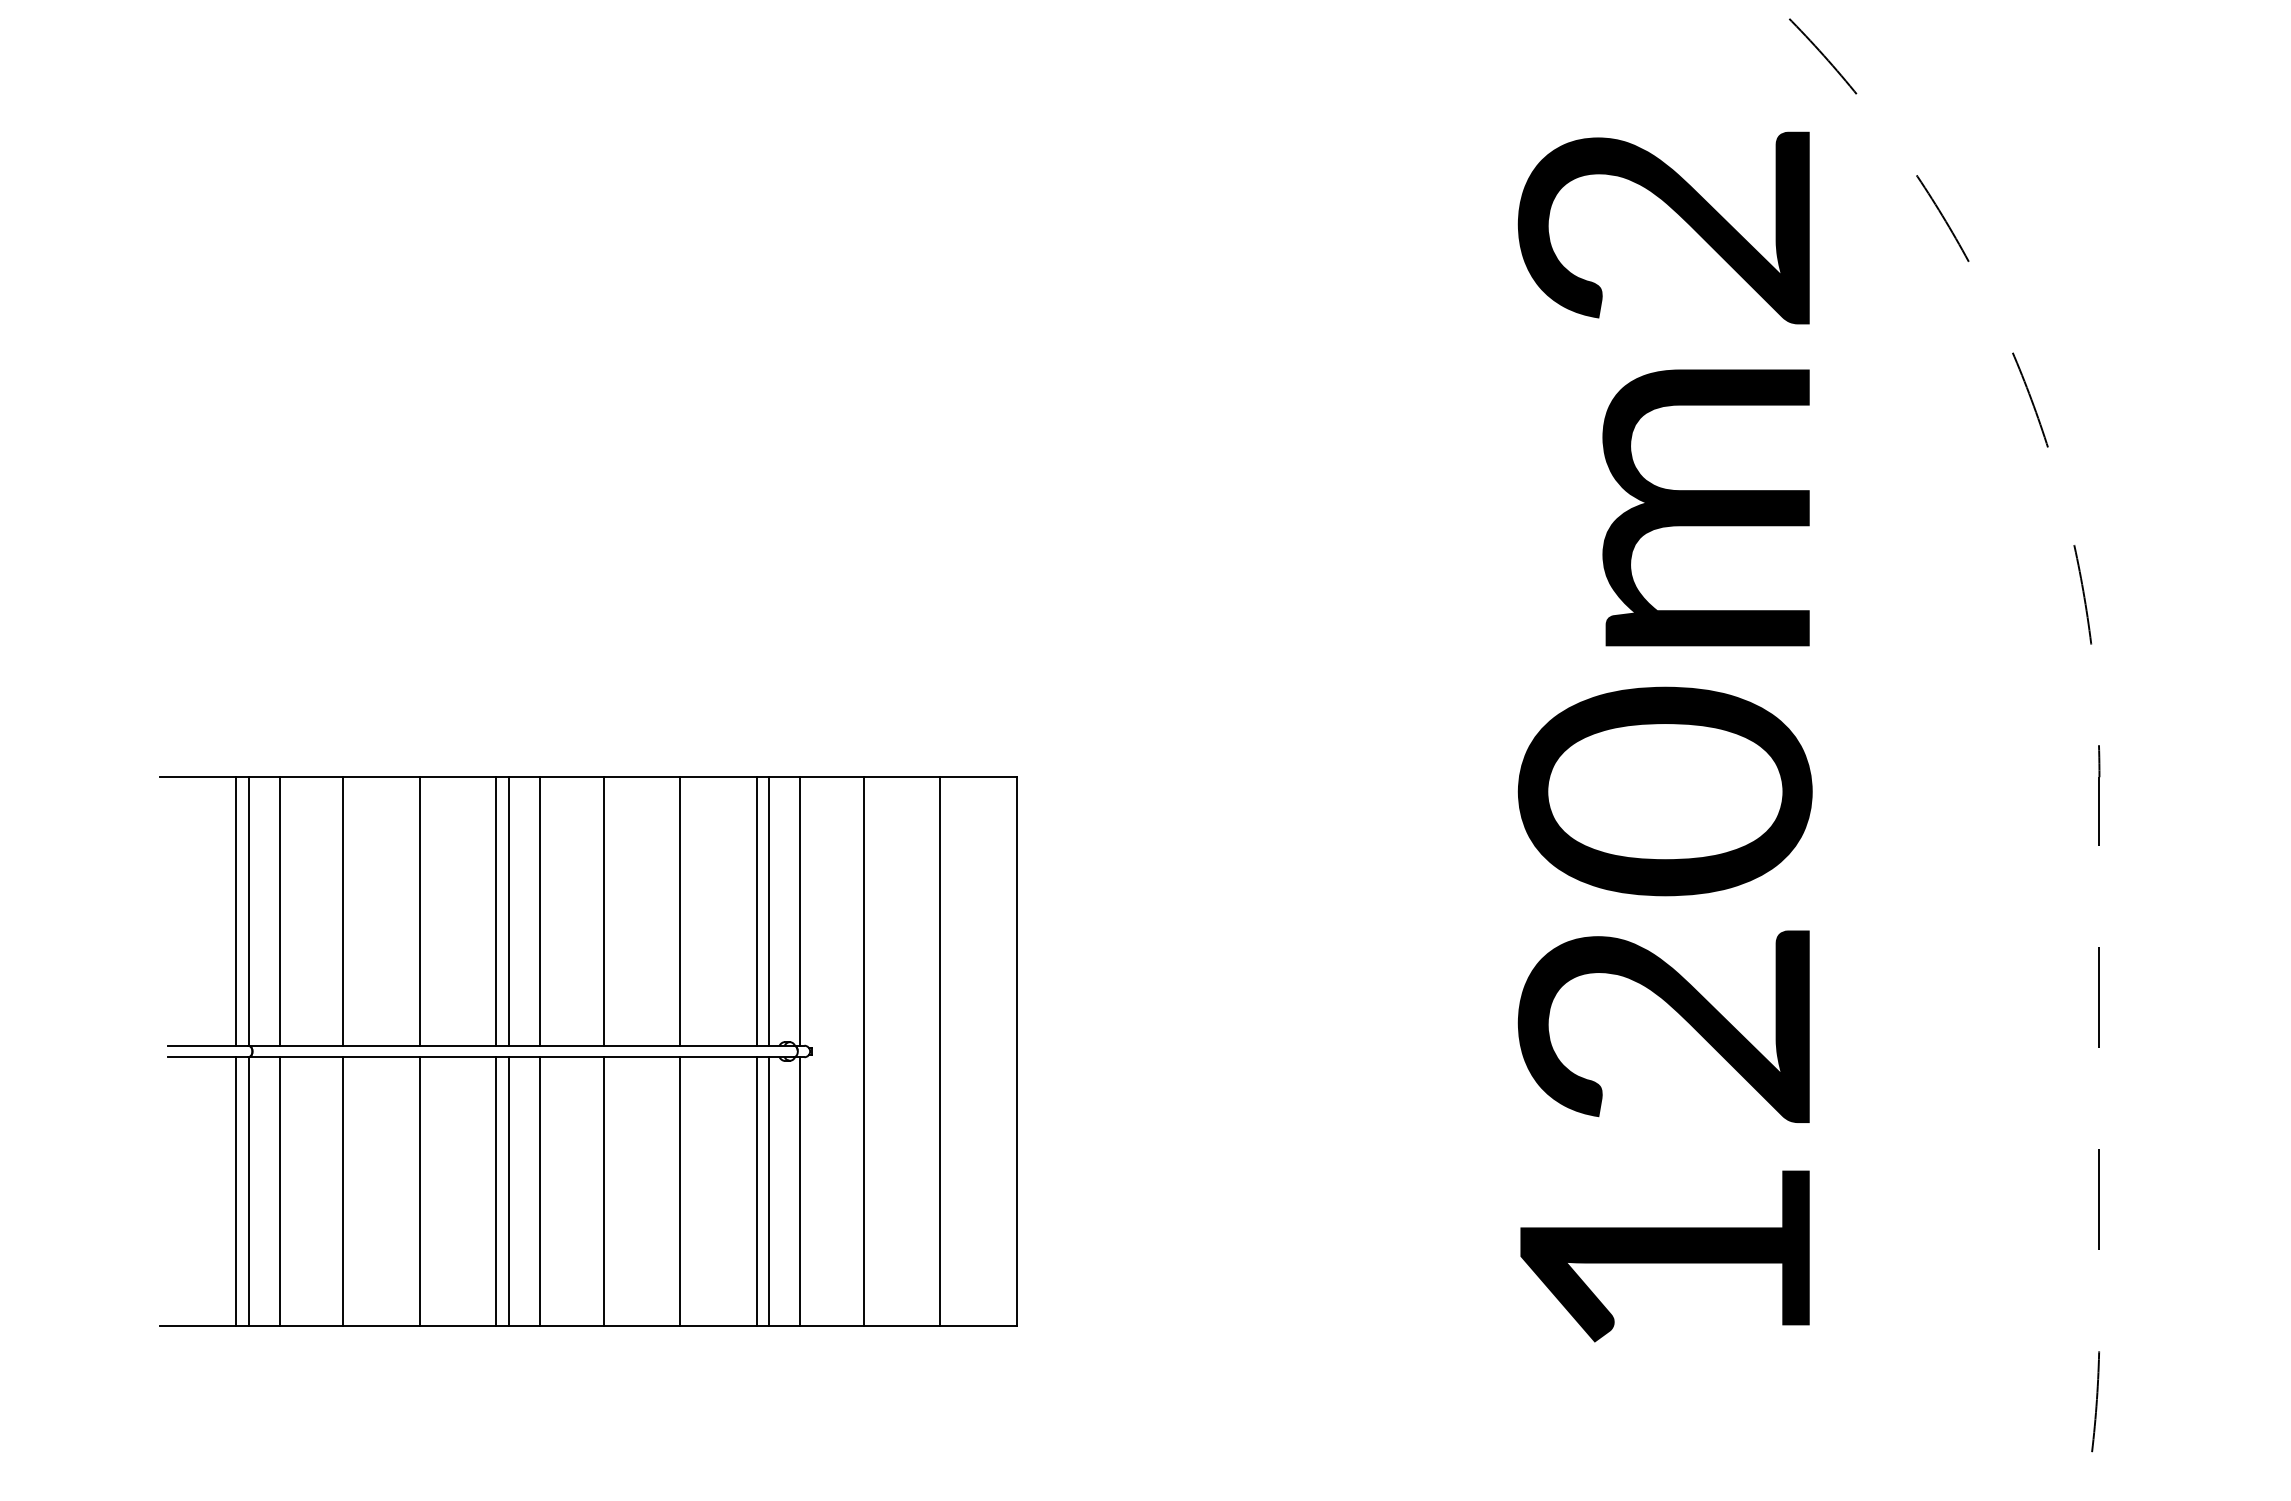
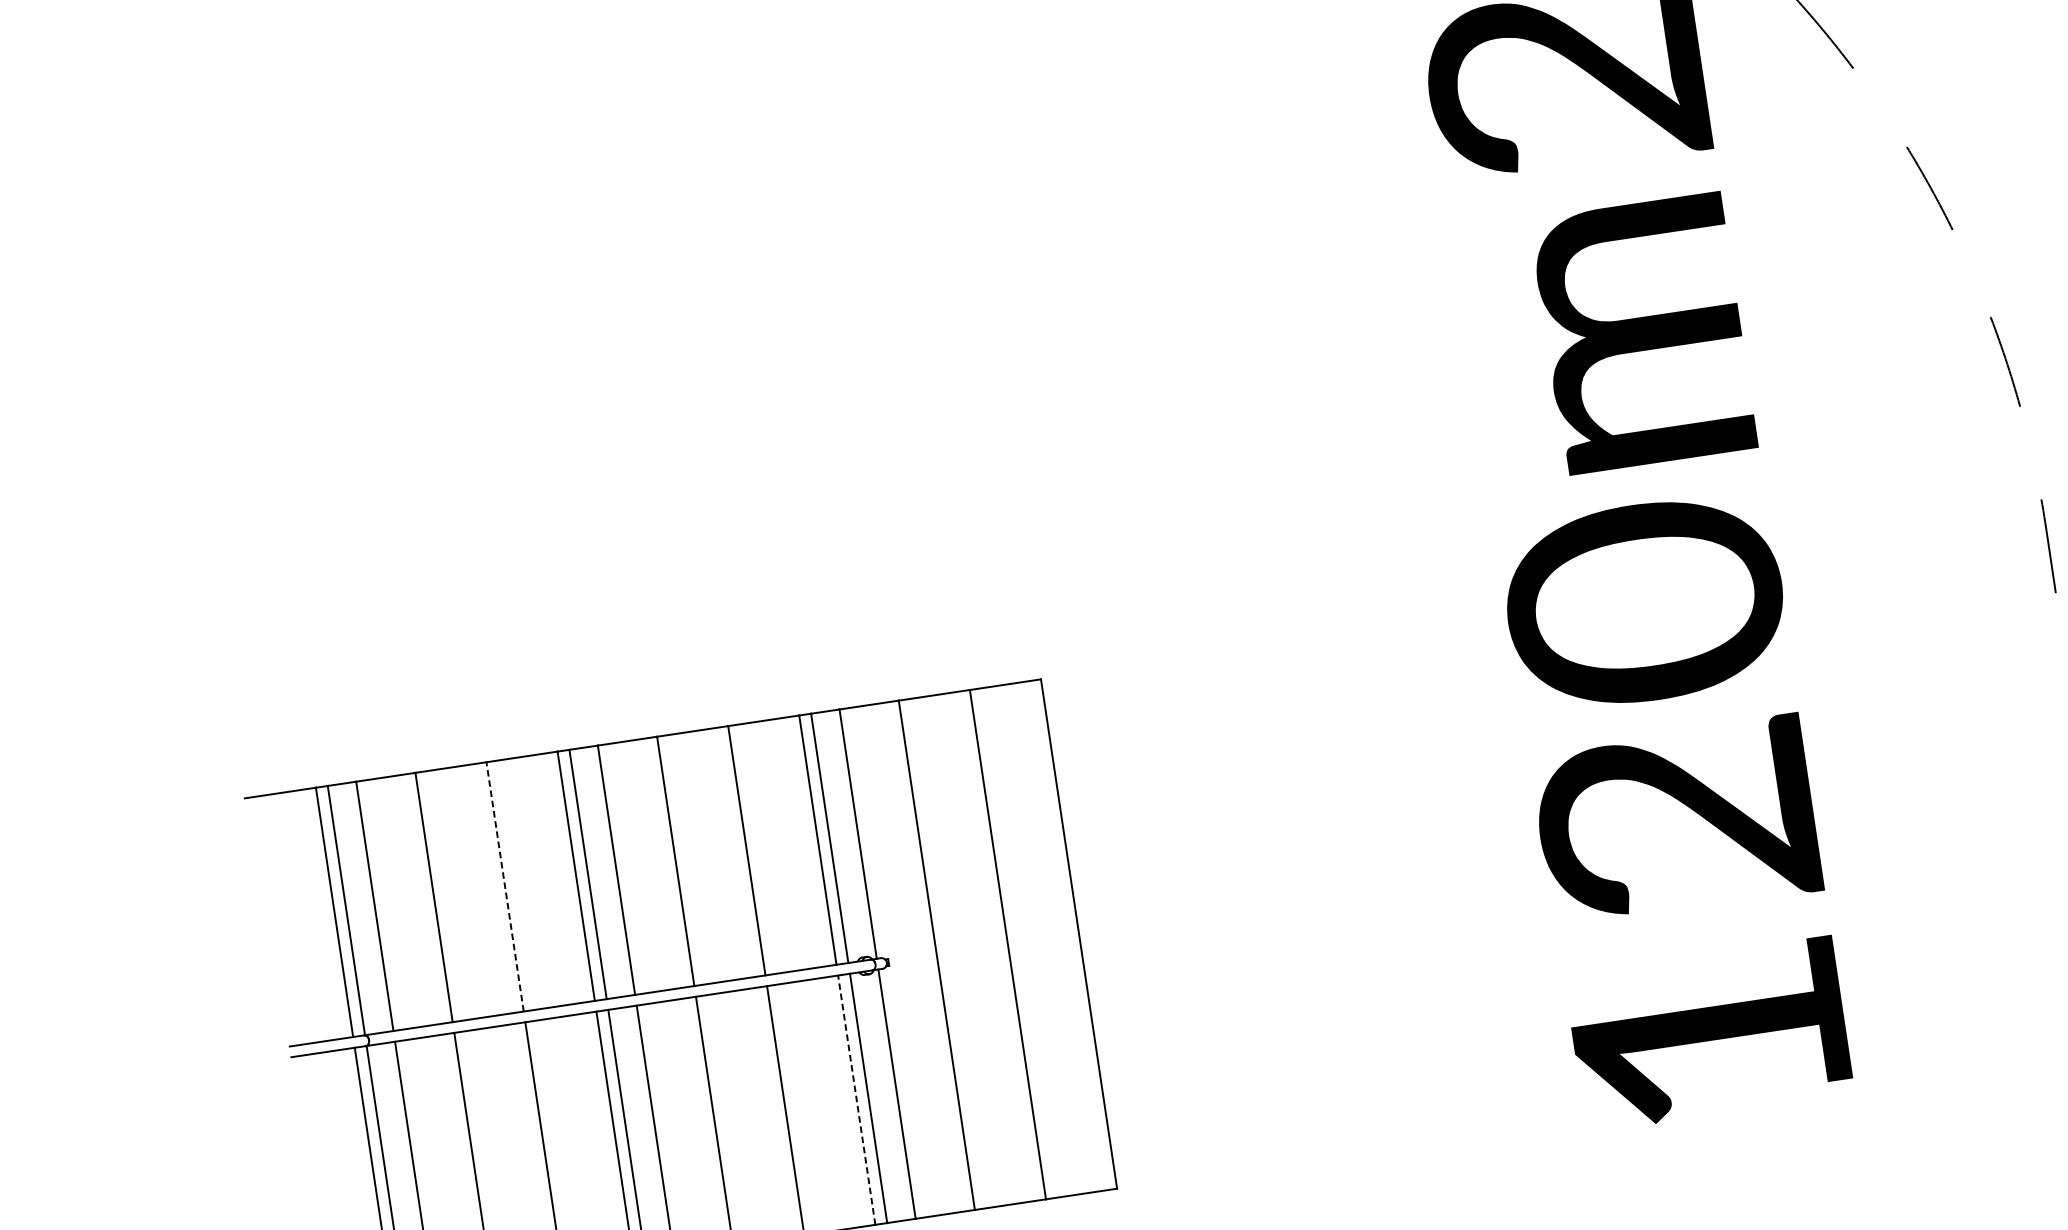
line: (419, 910) -> (504, 886), solid -> dashed
line: (756, 1190) -> (856, 1099), solid -> dashed

